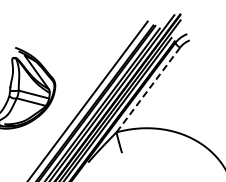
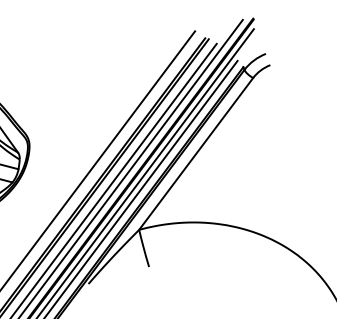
line: (148, 90) -> (196, 154), dashed -> solid

